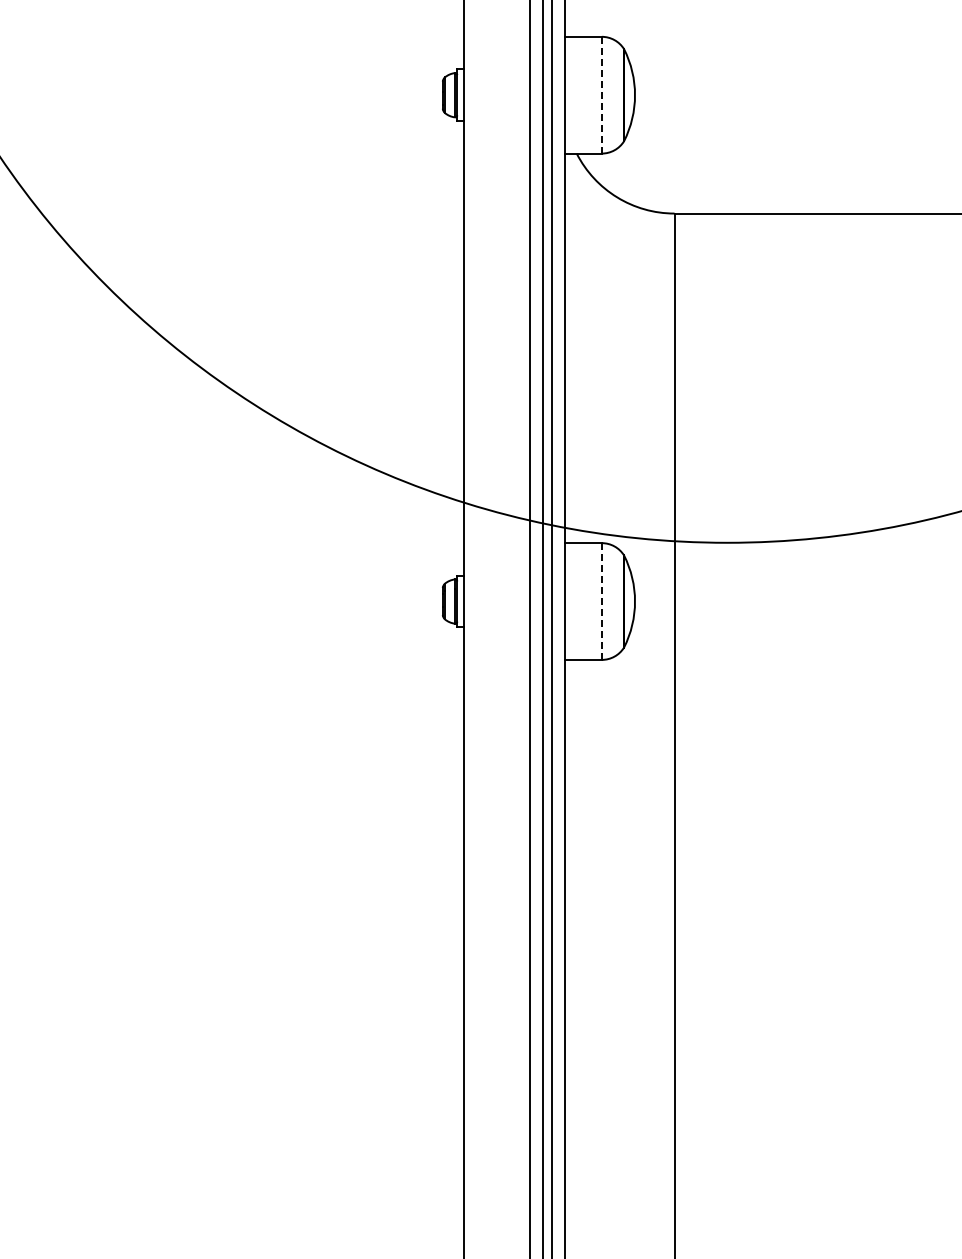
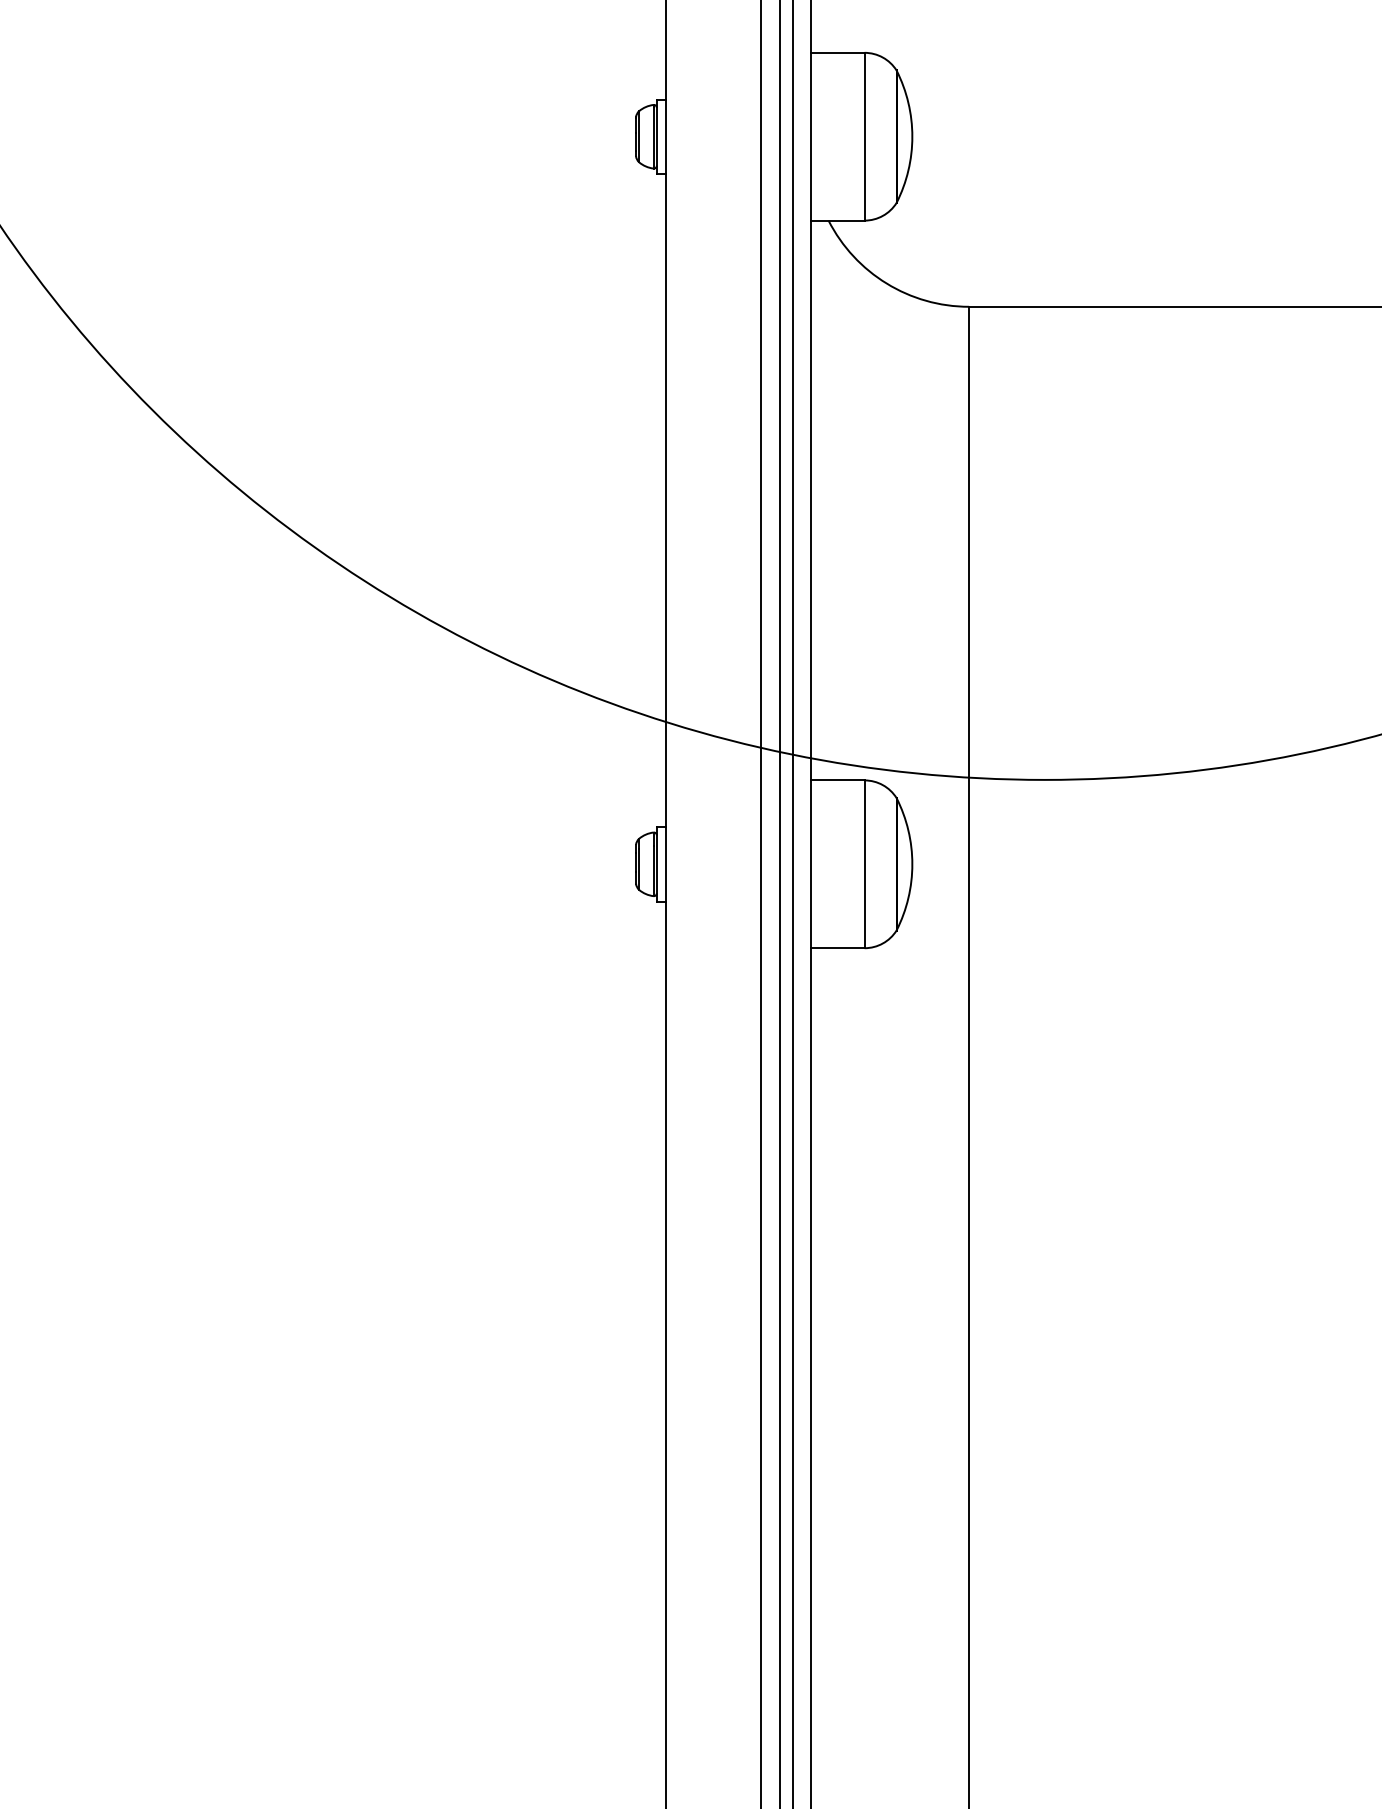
line: (601, 94) -> (864, 135), dashed -> solid
line: (601, 601) -> (864, 864), dashed -> solid

